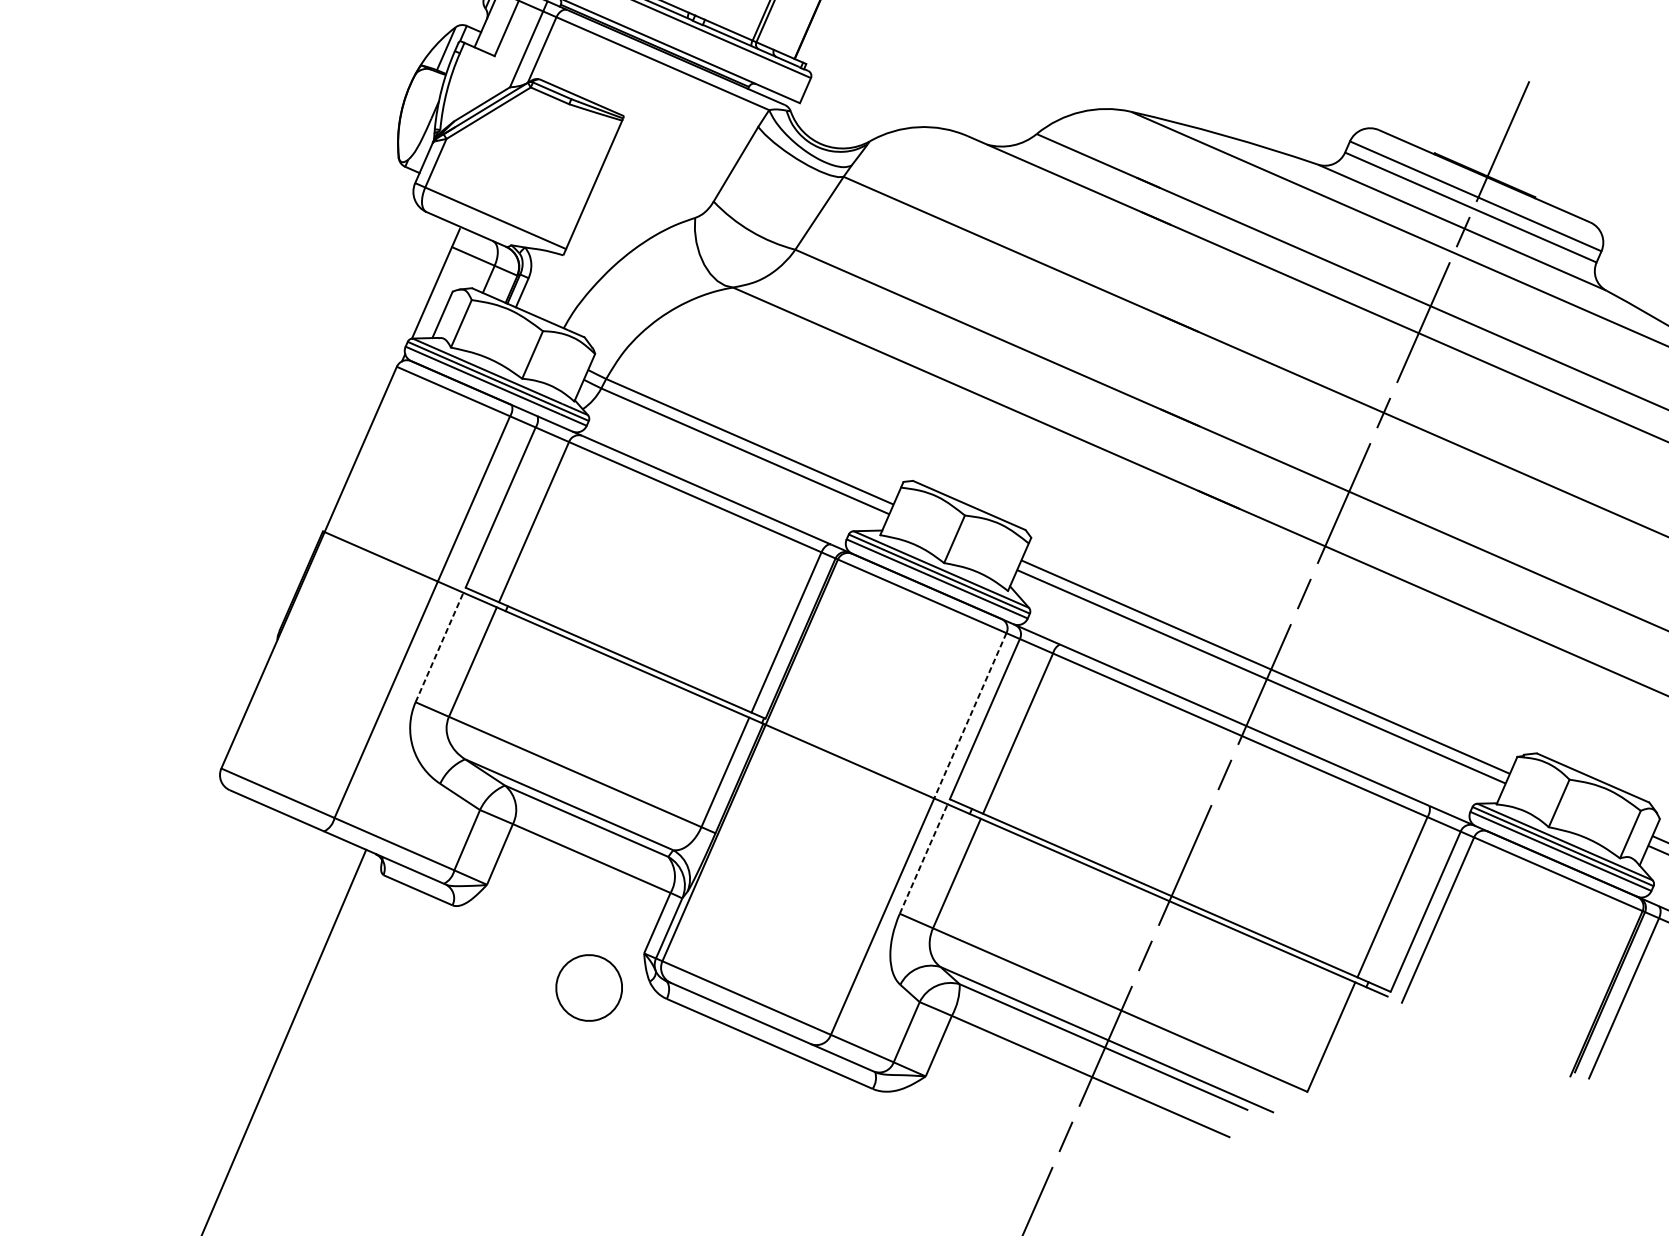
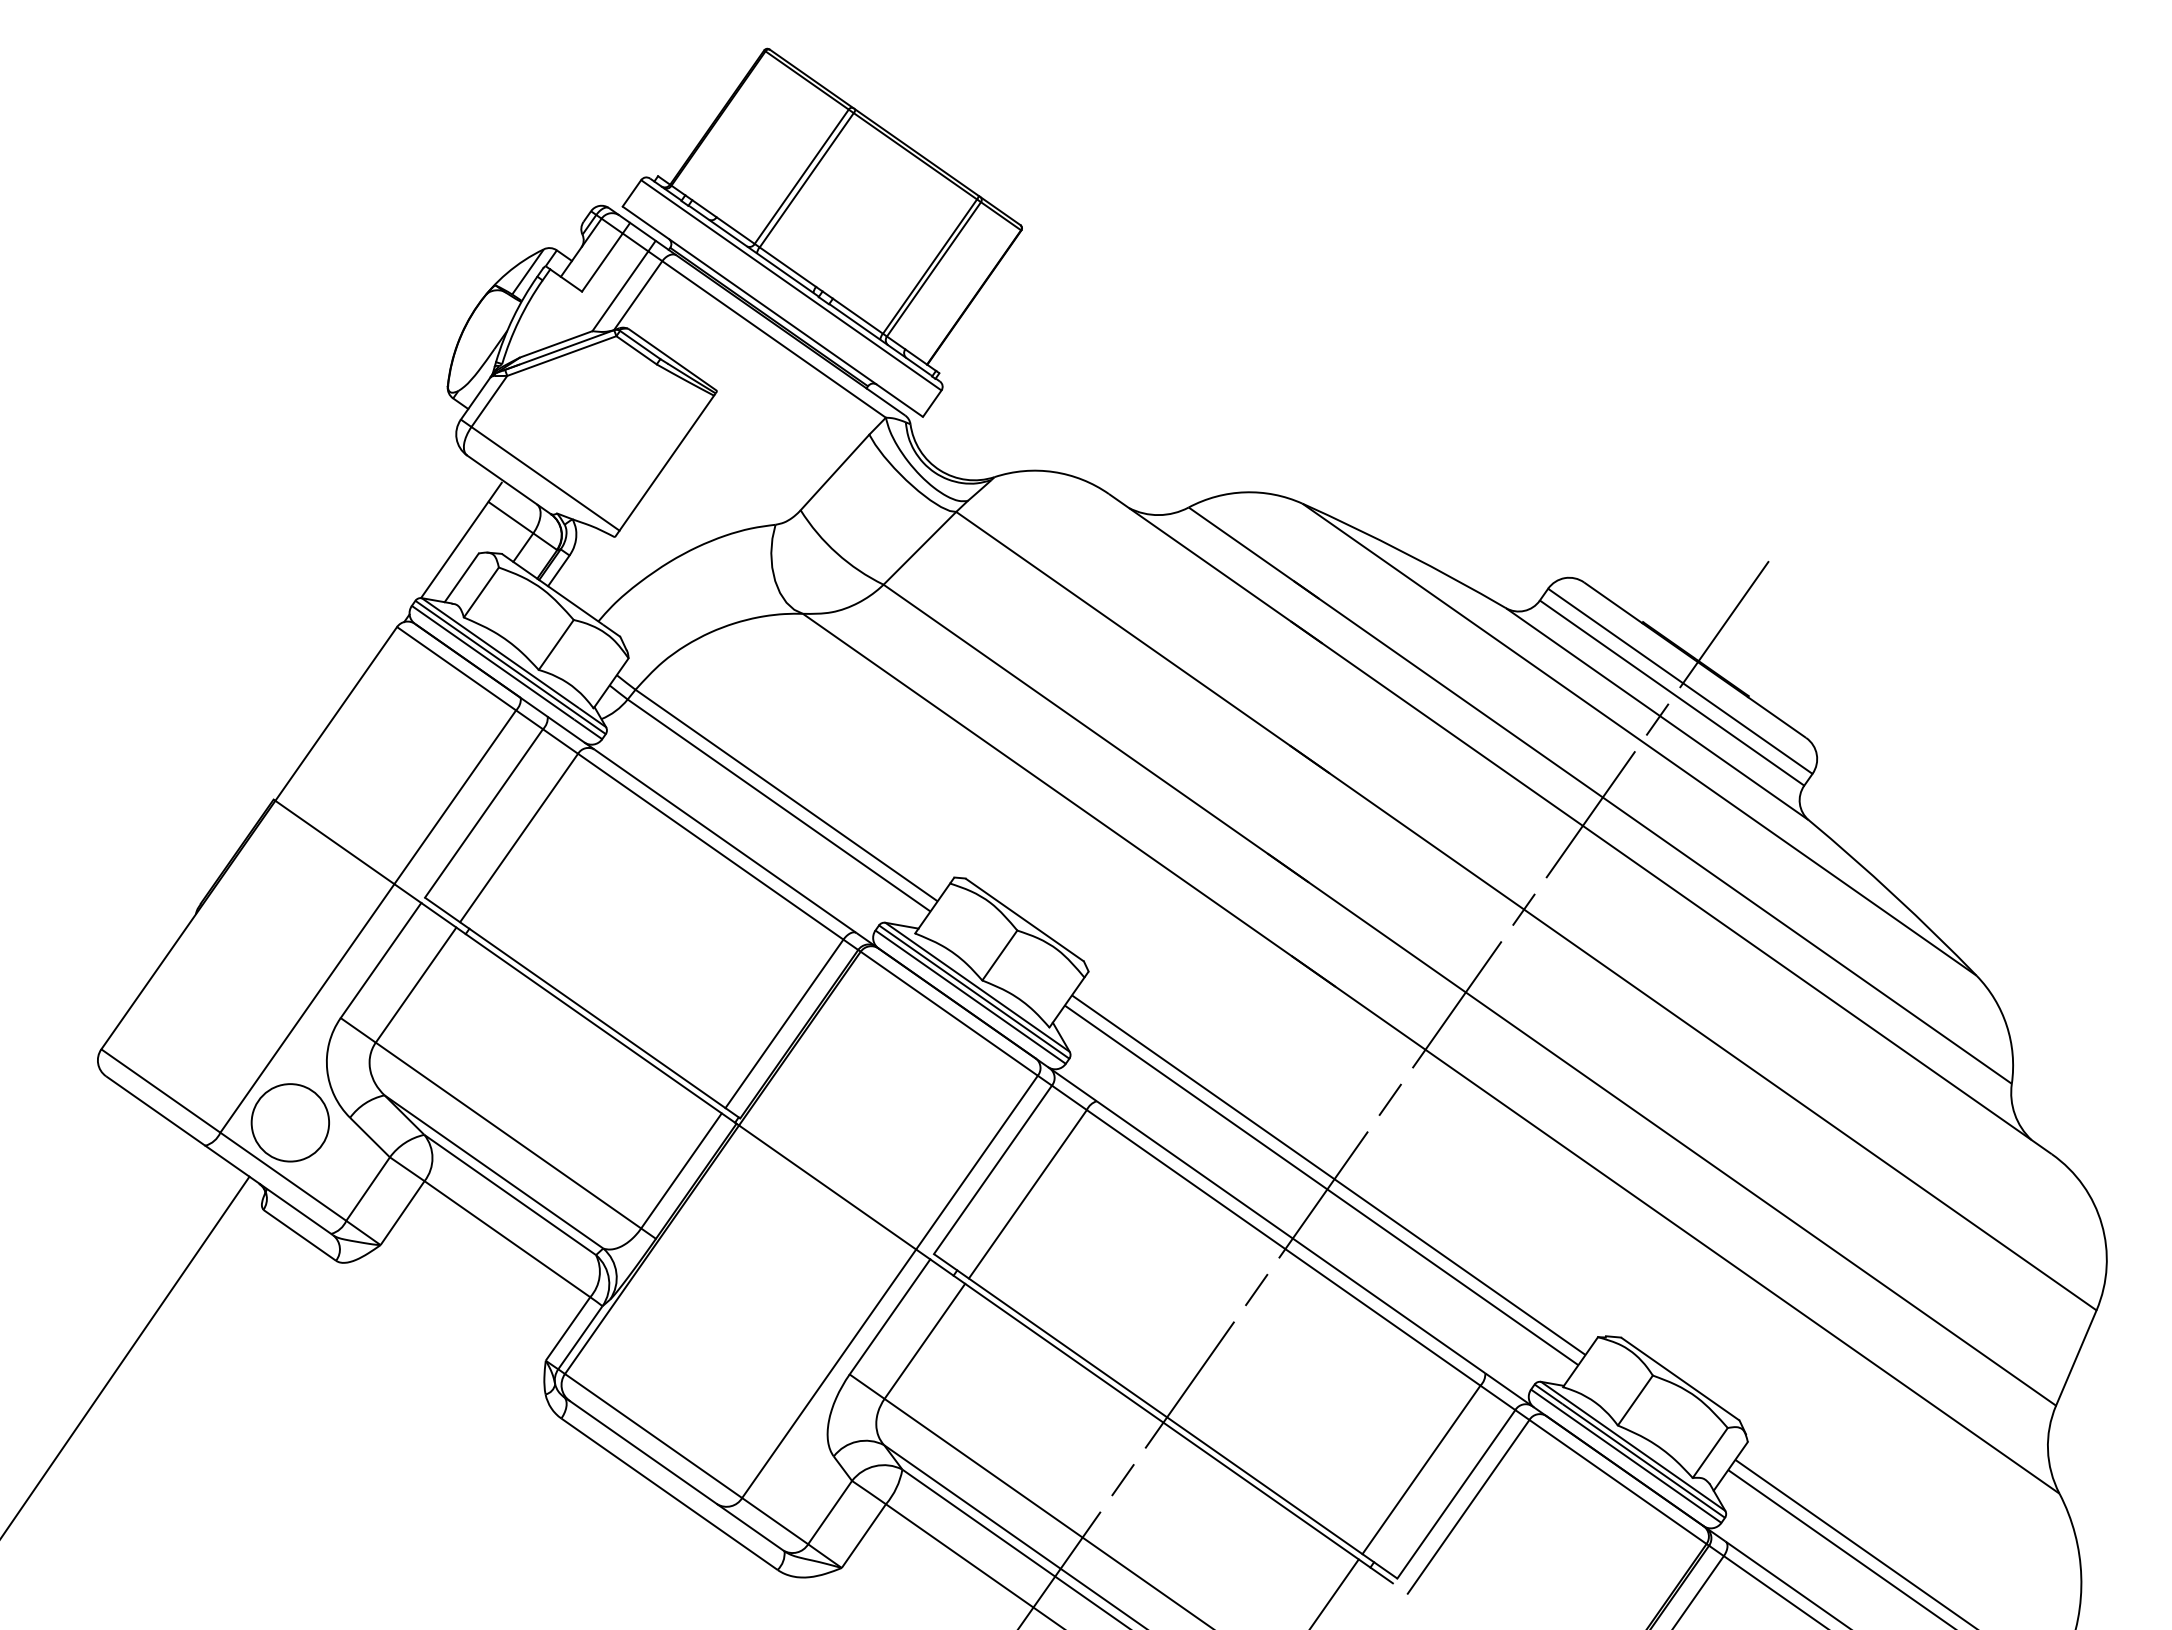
line: (439, 647) -> (381, 960), dashed -> solid
line: (970, 716) -> (976, 1163), dashed -> solid
line: (924, 858) -> (890, 1316), dashed -> solid
circle: (588, 987) -> (289, 1122), moved

